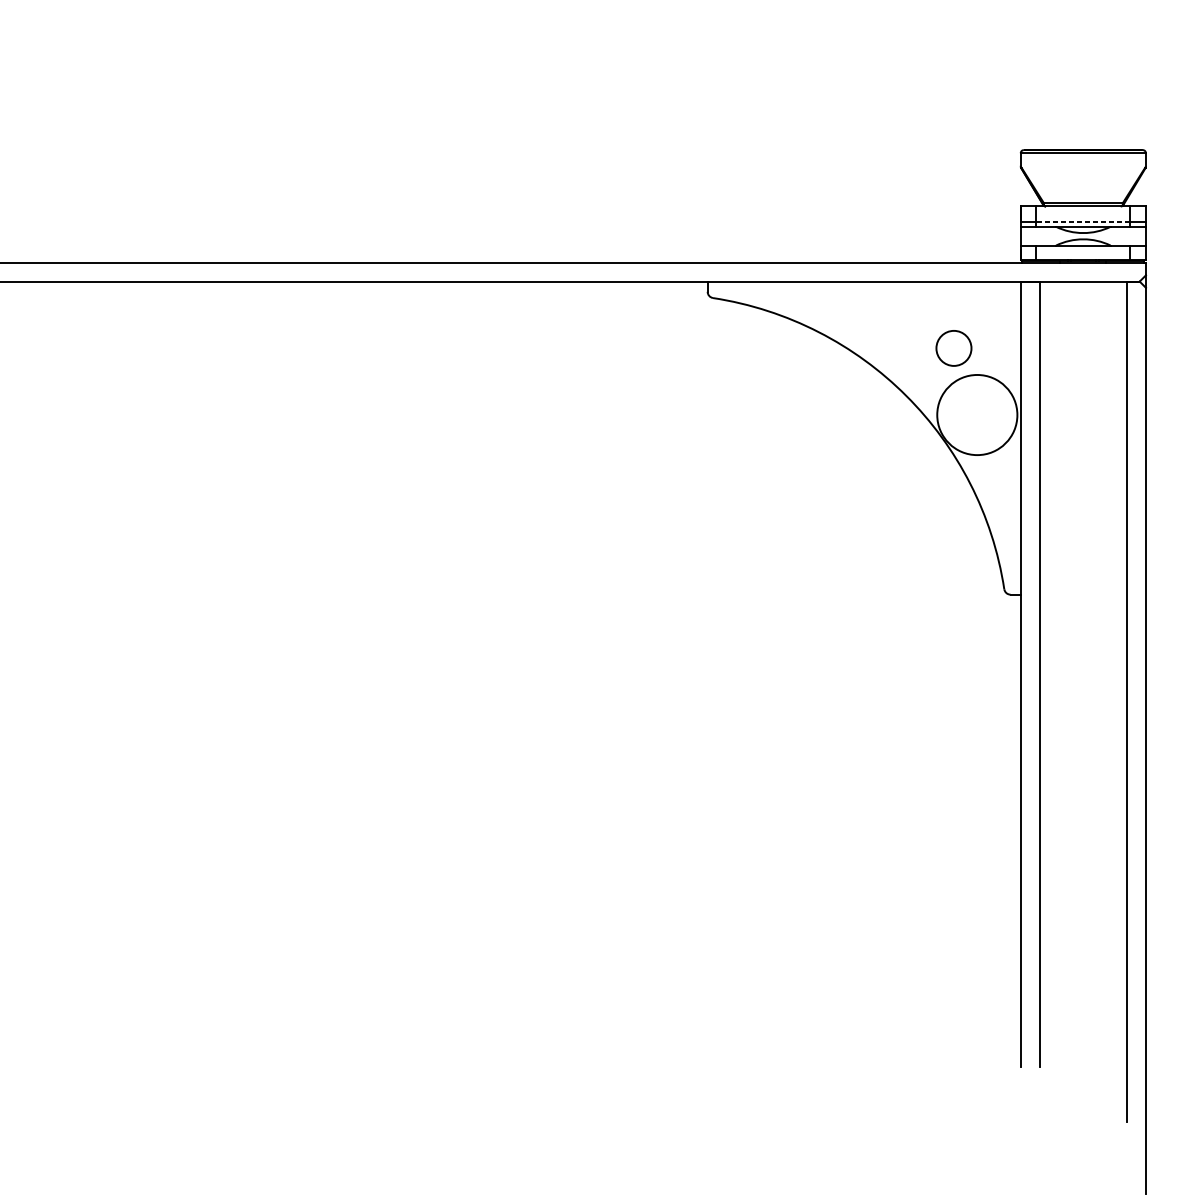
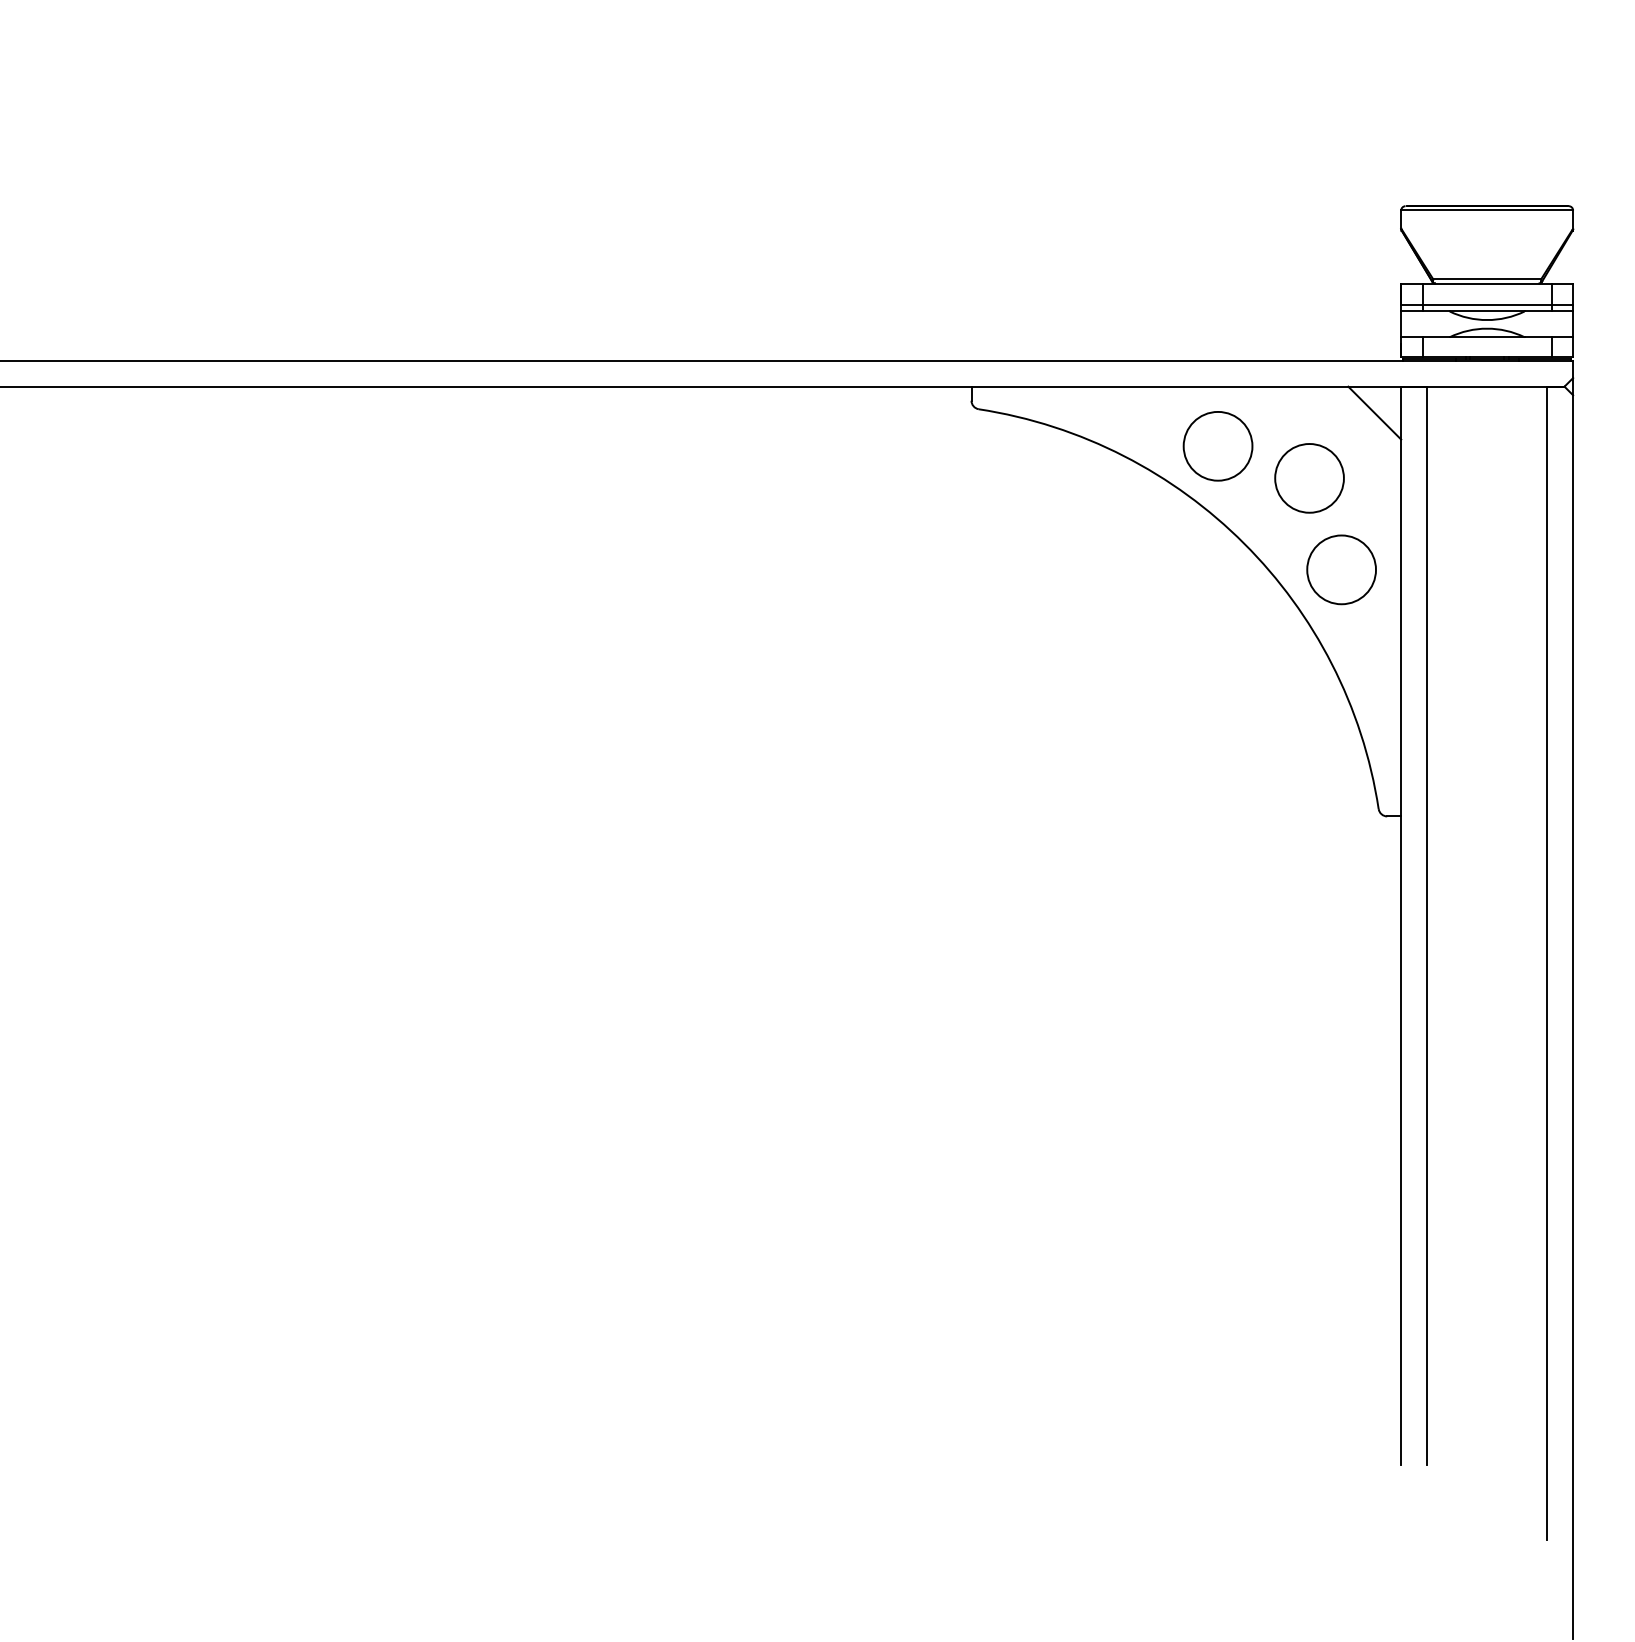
line: (1082, 222) -> (1486, 305), dashed -> solid
line: (1001, 300) -> (1374, 412), added
circle: (886, 325) -> (1217, 446), added
circle: (953, 348) -> (1309, 478), size x1.43
circle: (977, 414) -> (1341, 569), size x0.62

